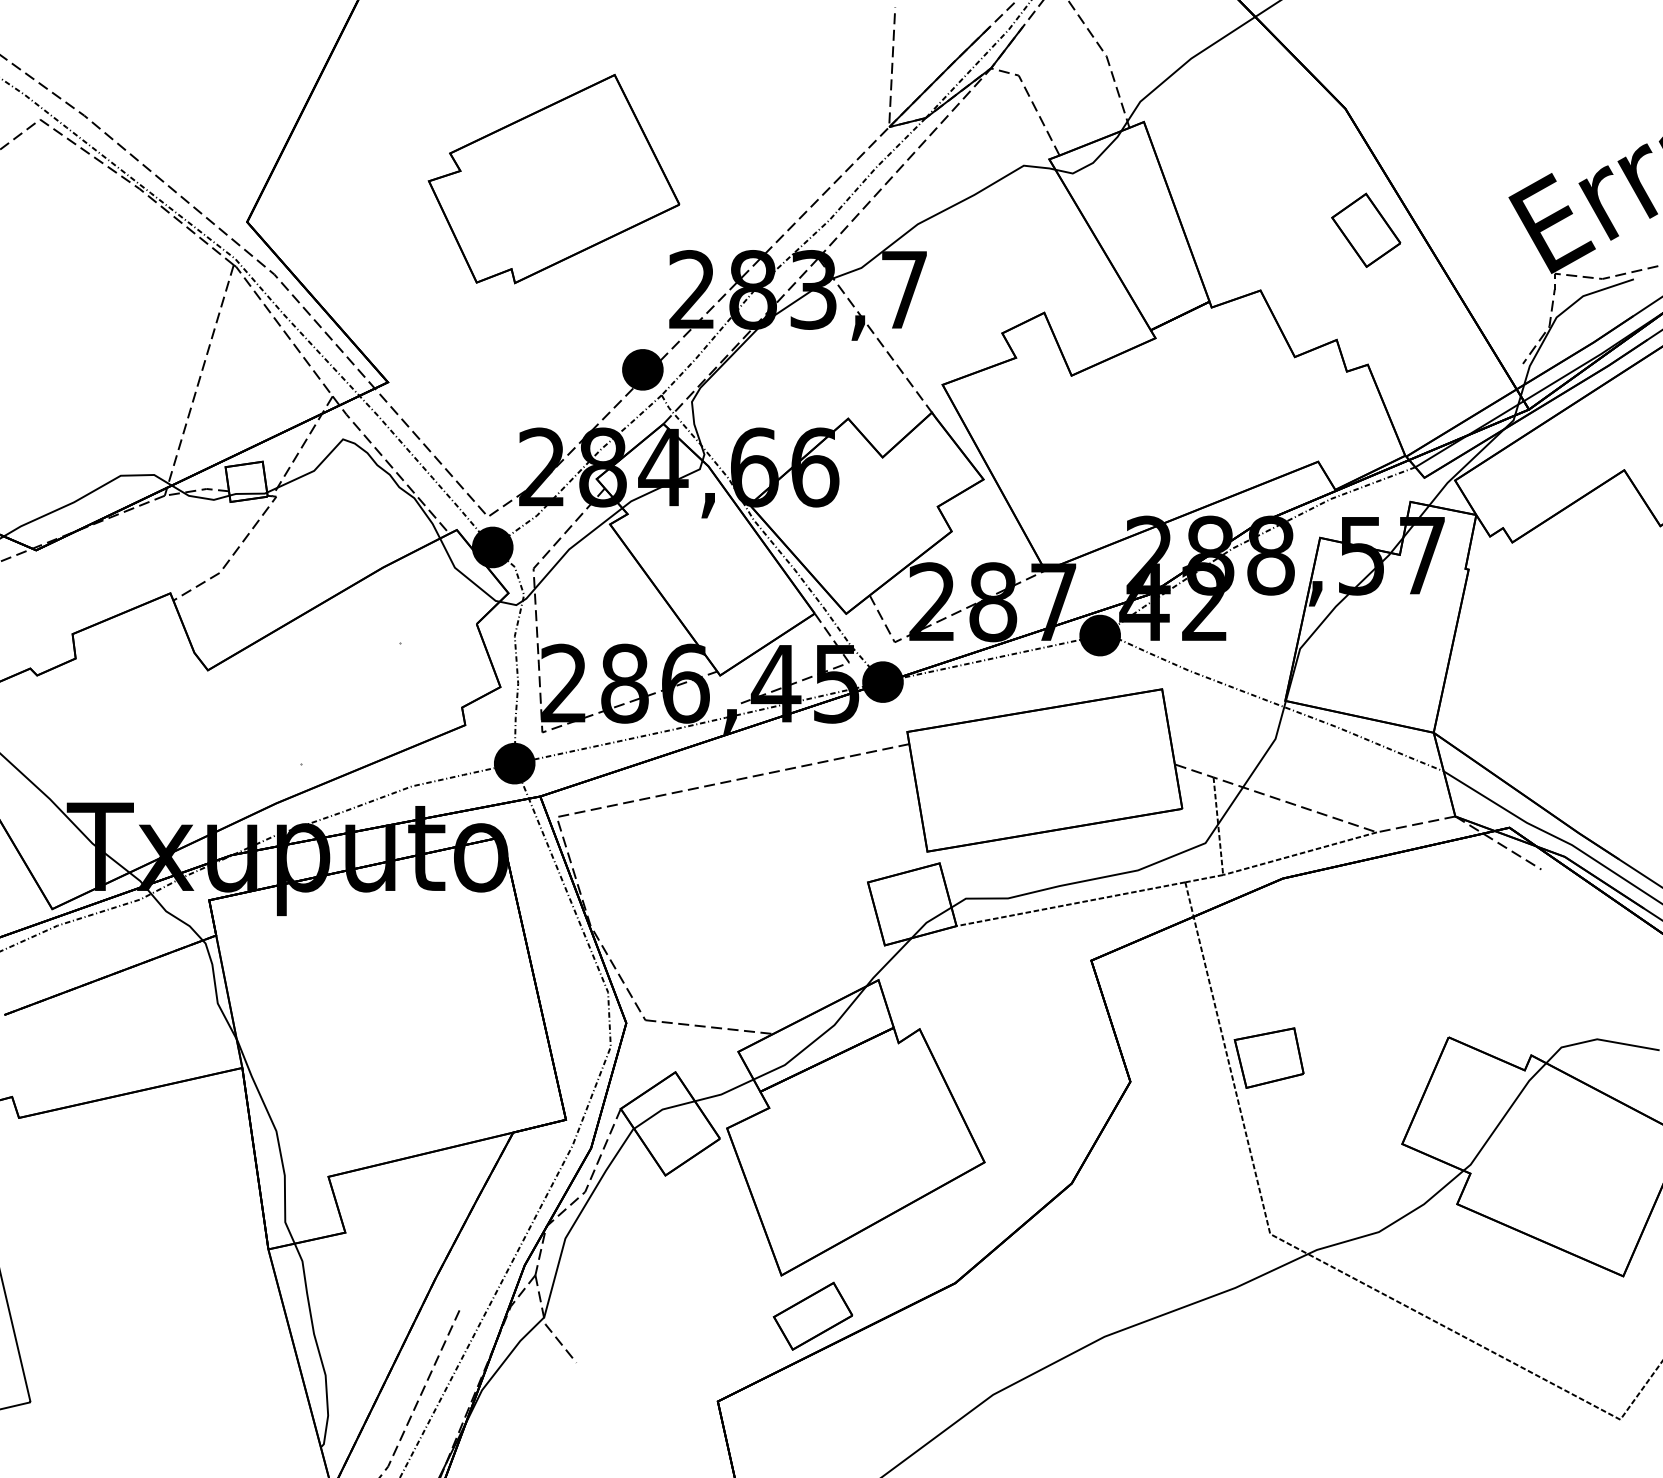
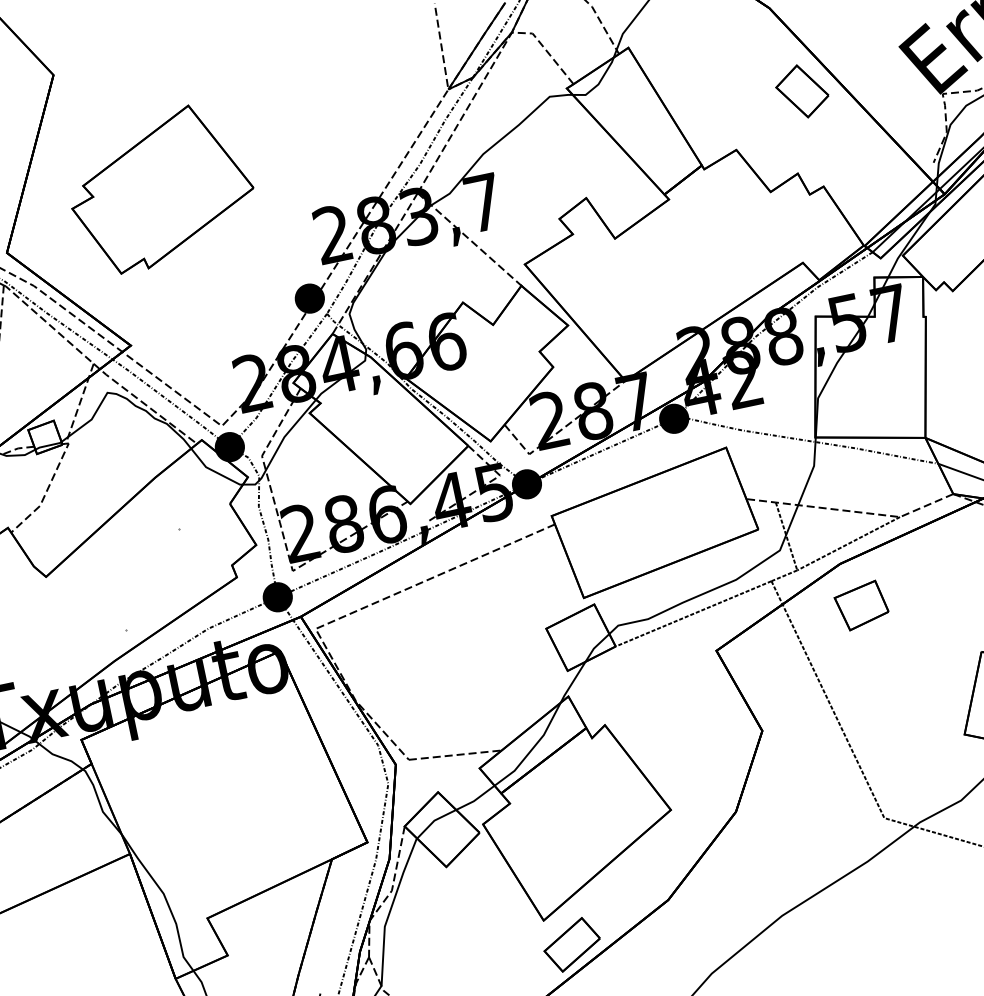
part: (553, 179) -> (160, 189), moved
part: (1268, 1057) -> (861, 605), moved

